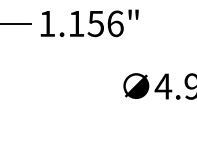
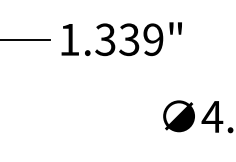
text: (95, 23) -> (128, 39), 1.156" -> 1.339"

